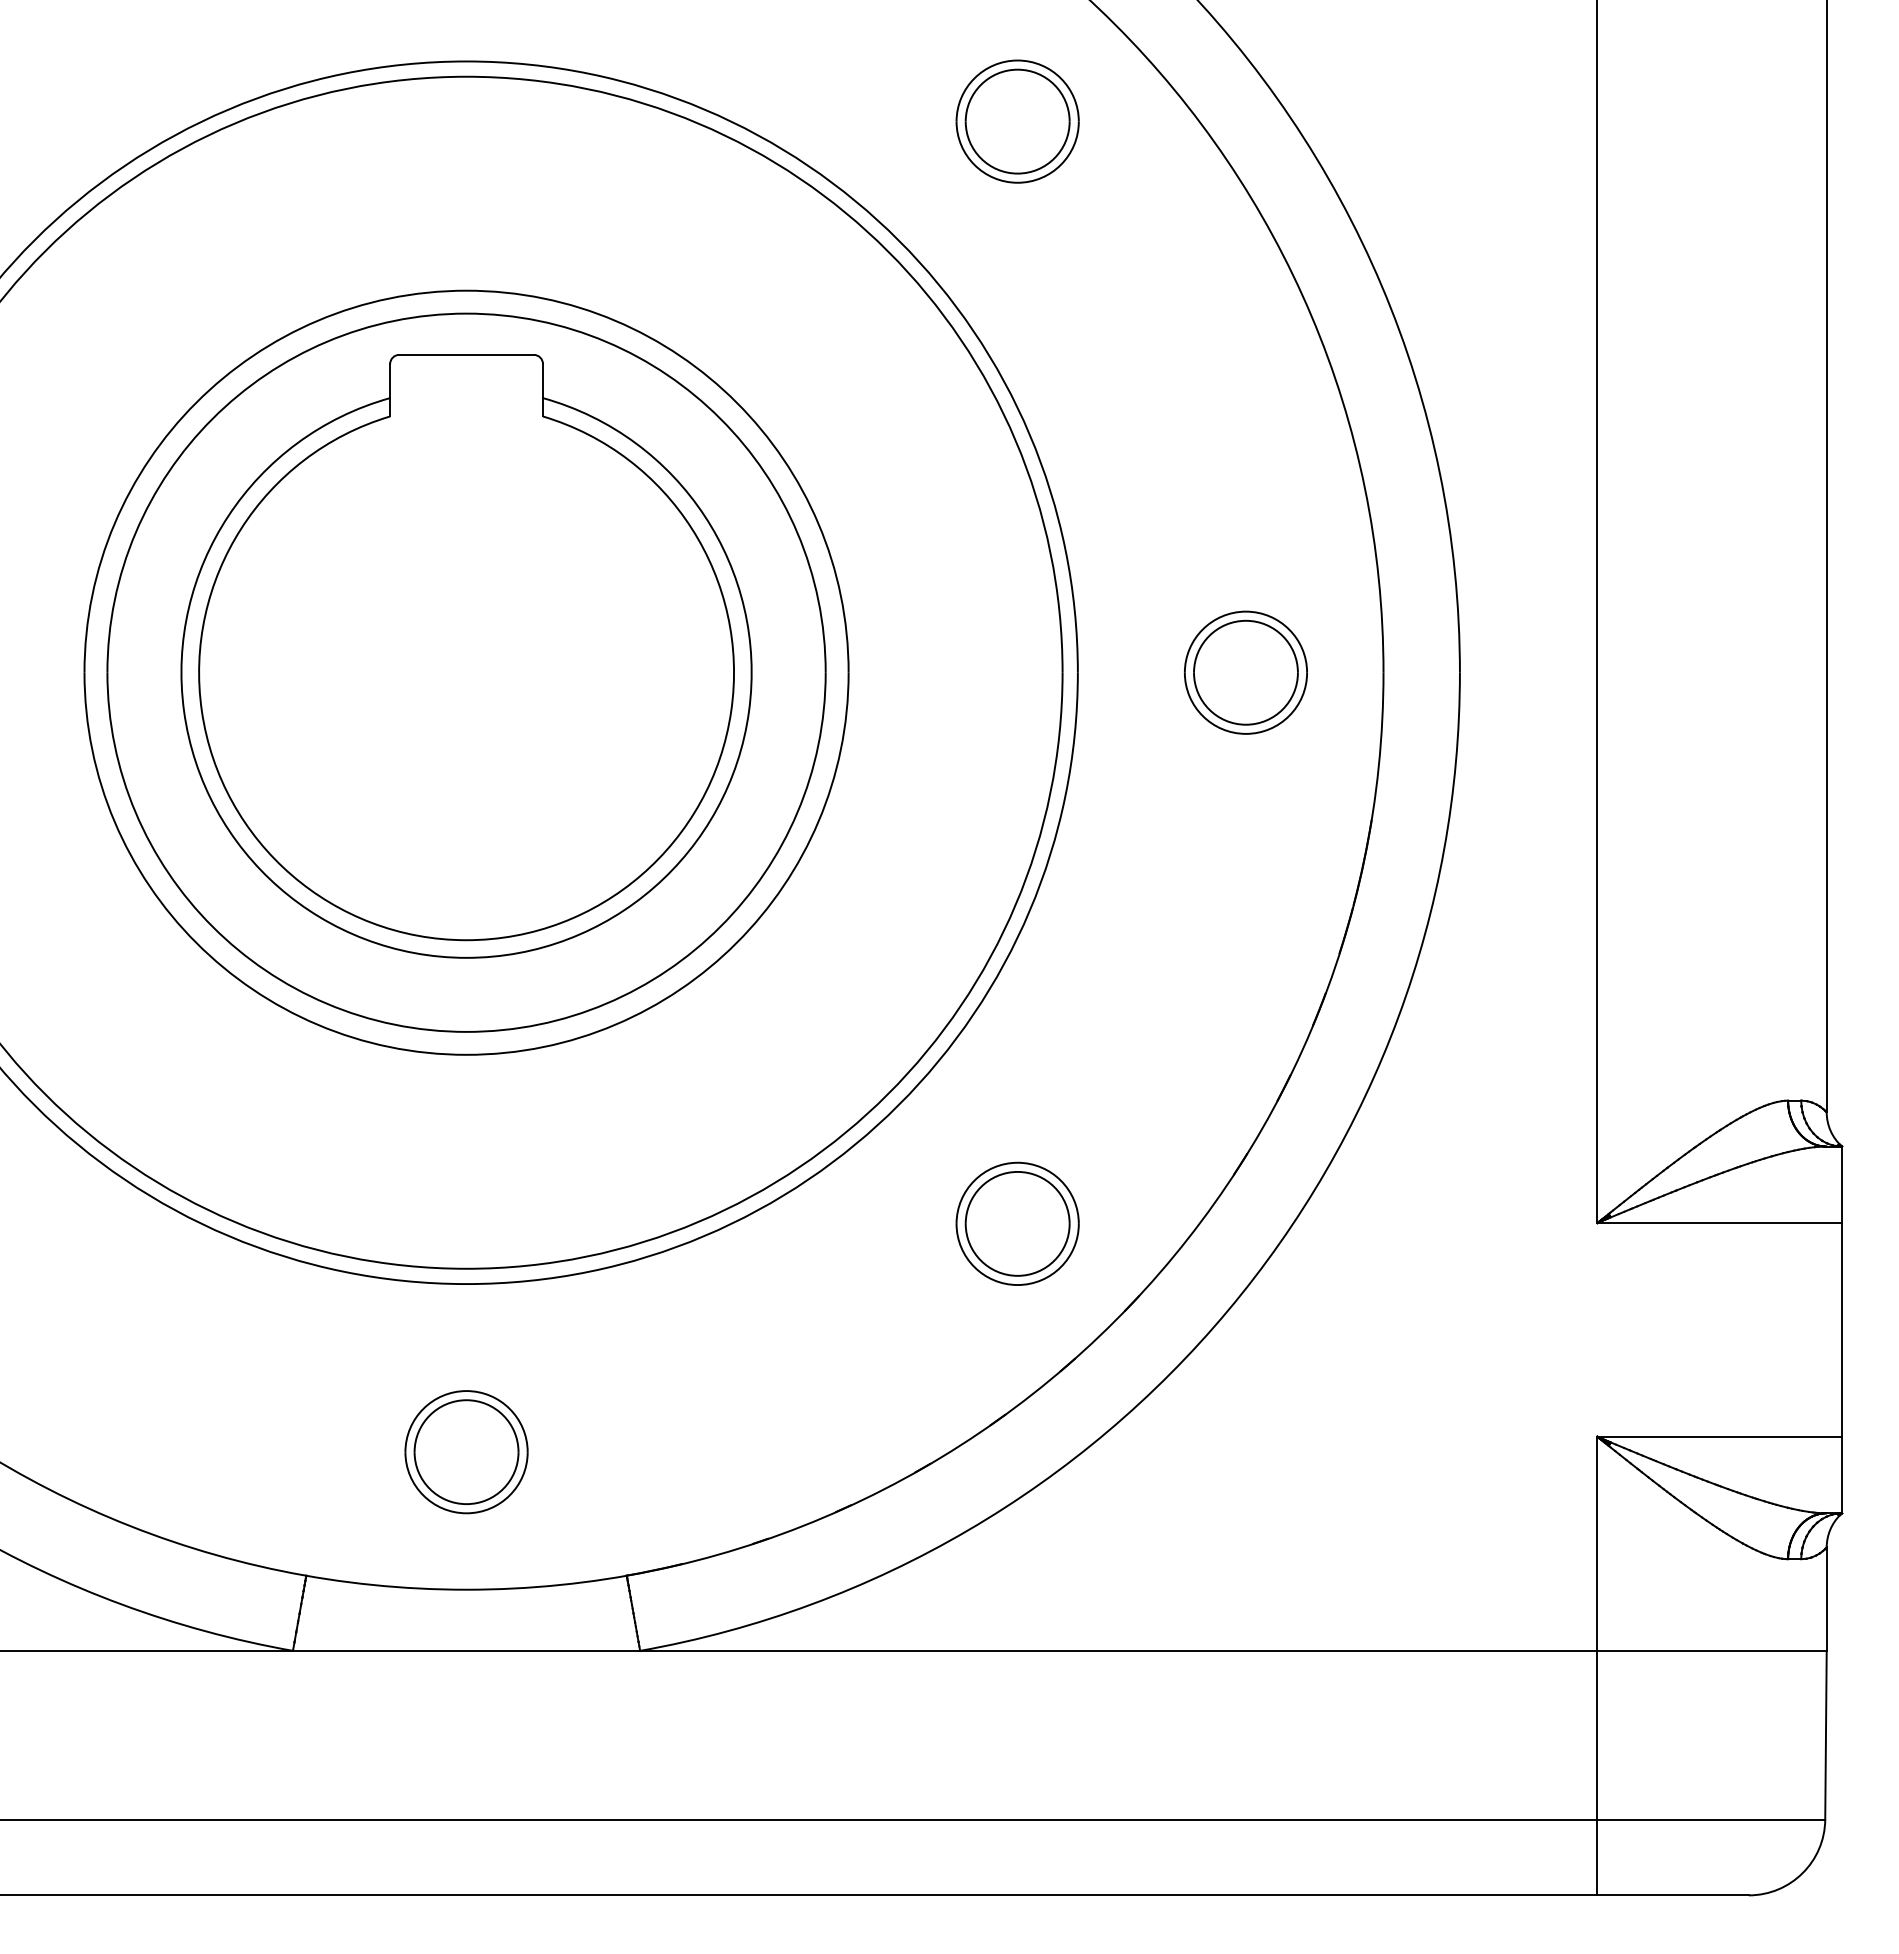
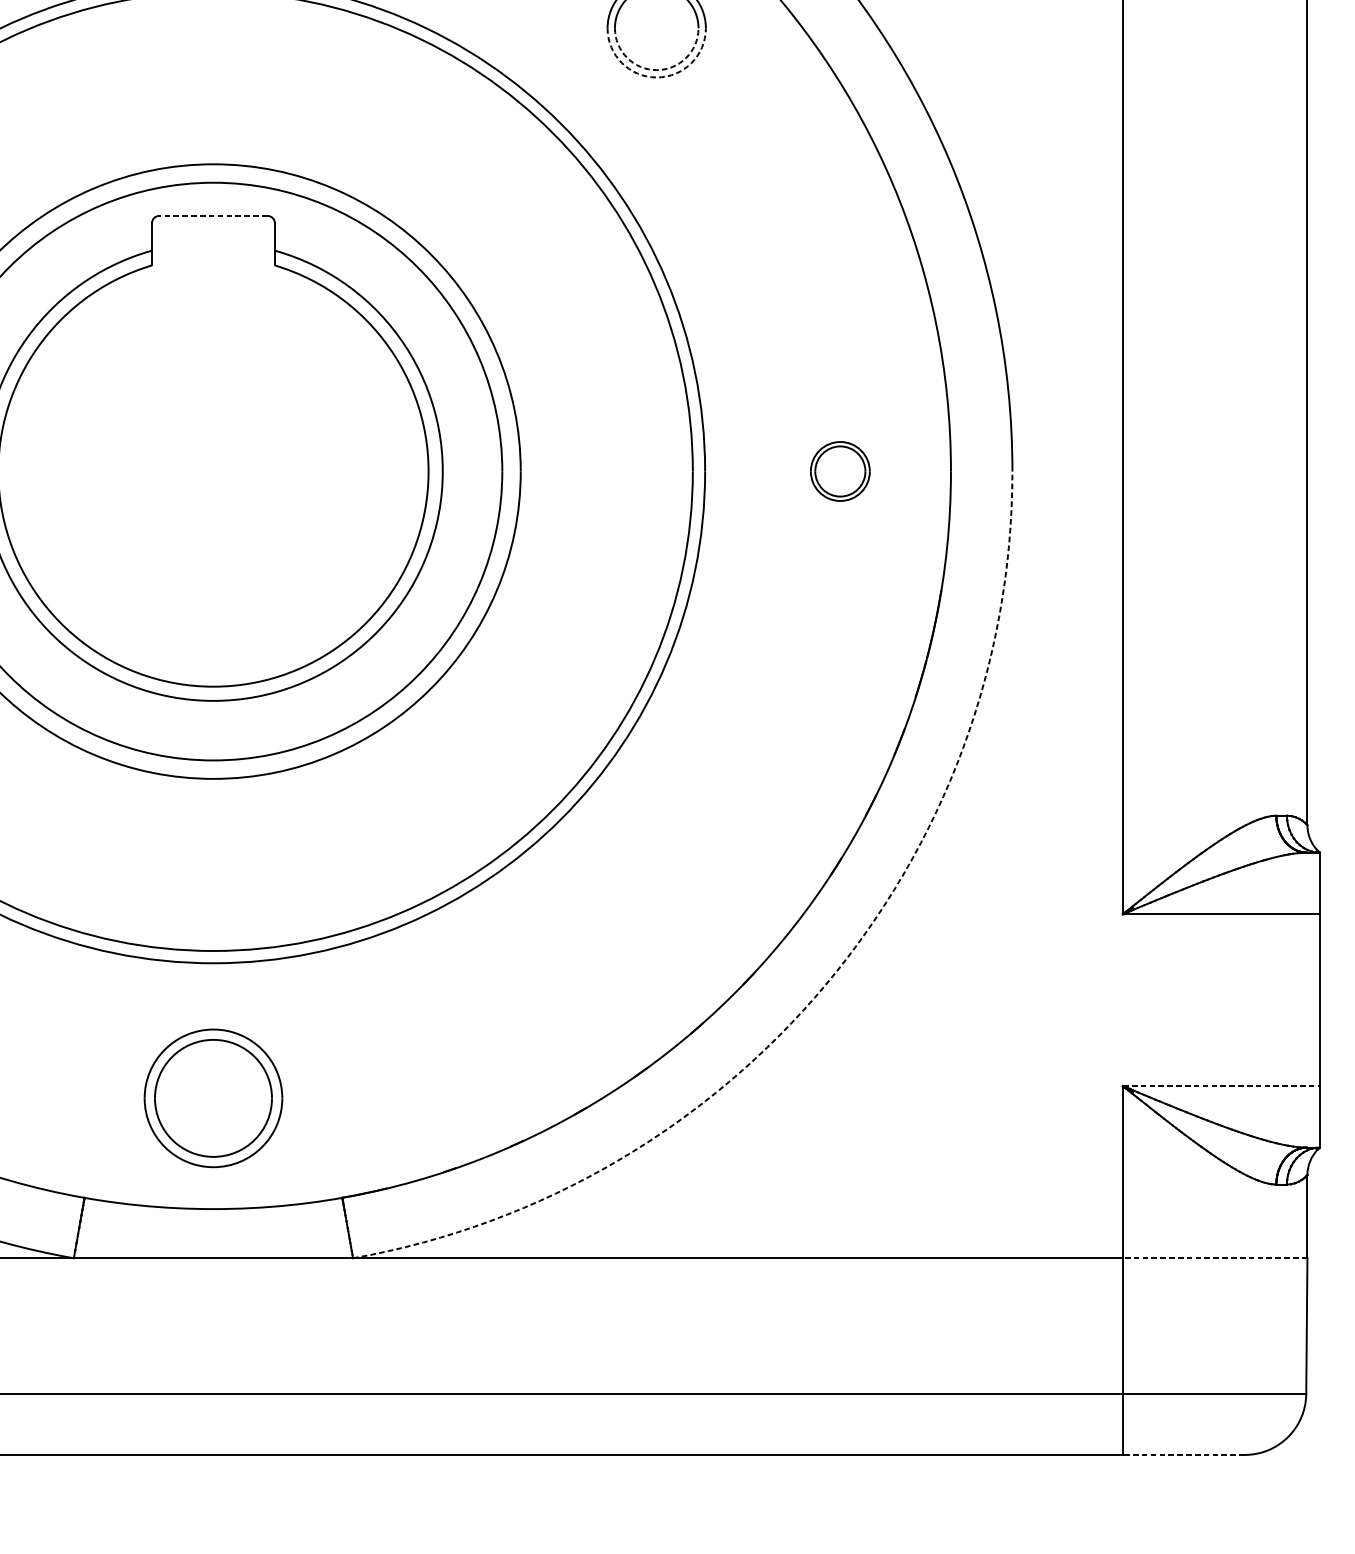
arc: (1017, 173) -> (656, 70), solid -> dashed
arc: (1017, 182) -> (656, 77), solid -> dashed
line: (466, 354) -> (213, 215), solid -> dashed
part: (1245, 672) -> (839, 471), size x0.6
part: (1017, 1223) -> (656, 914), removed
arc: (1227, 1310) -> (825, 984), solid -> dashed
line: (1720, 1436) -> (1222, 1085), solid -> dashed
part: (466, 1452) -> (213, 1098), size x1.4
line: (1712, 1650) -> (1215, 1257), solid -> dashed
line: (1673, 1895) -> (1184, 1455), solid -> dashed

